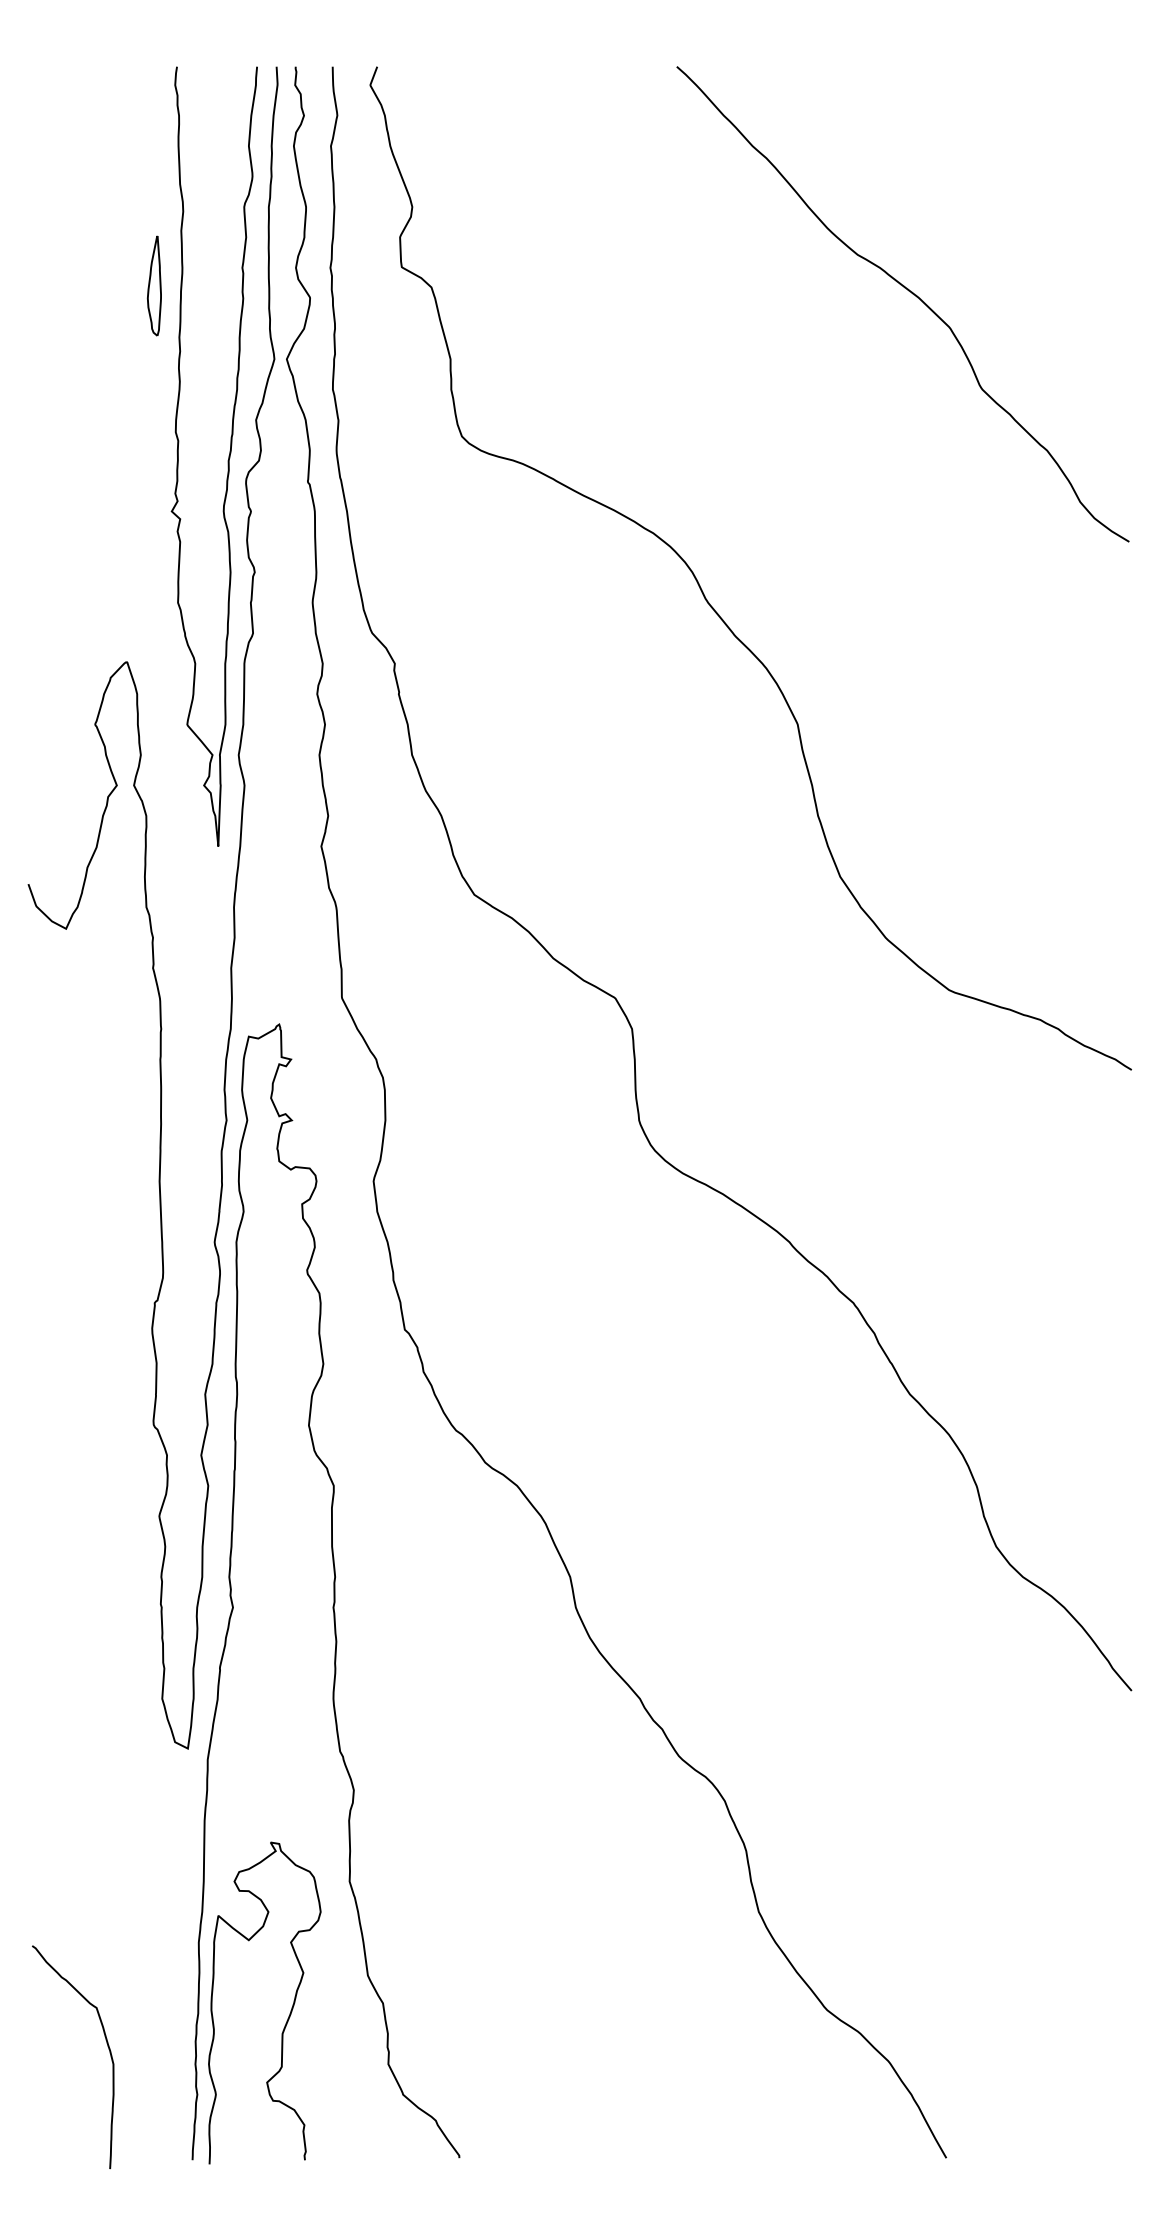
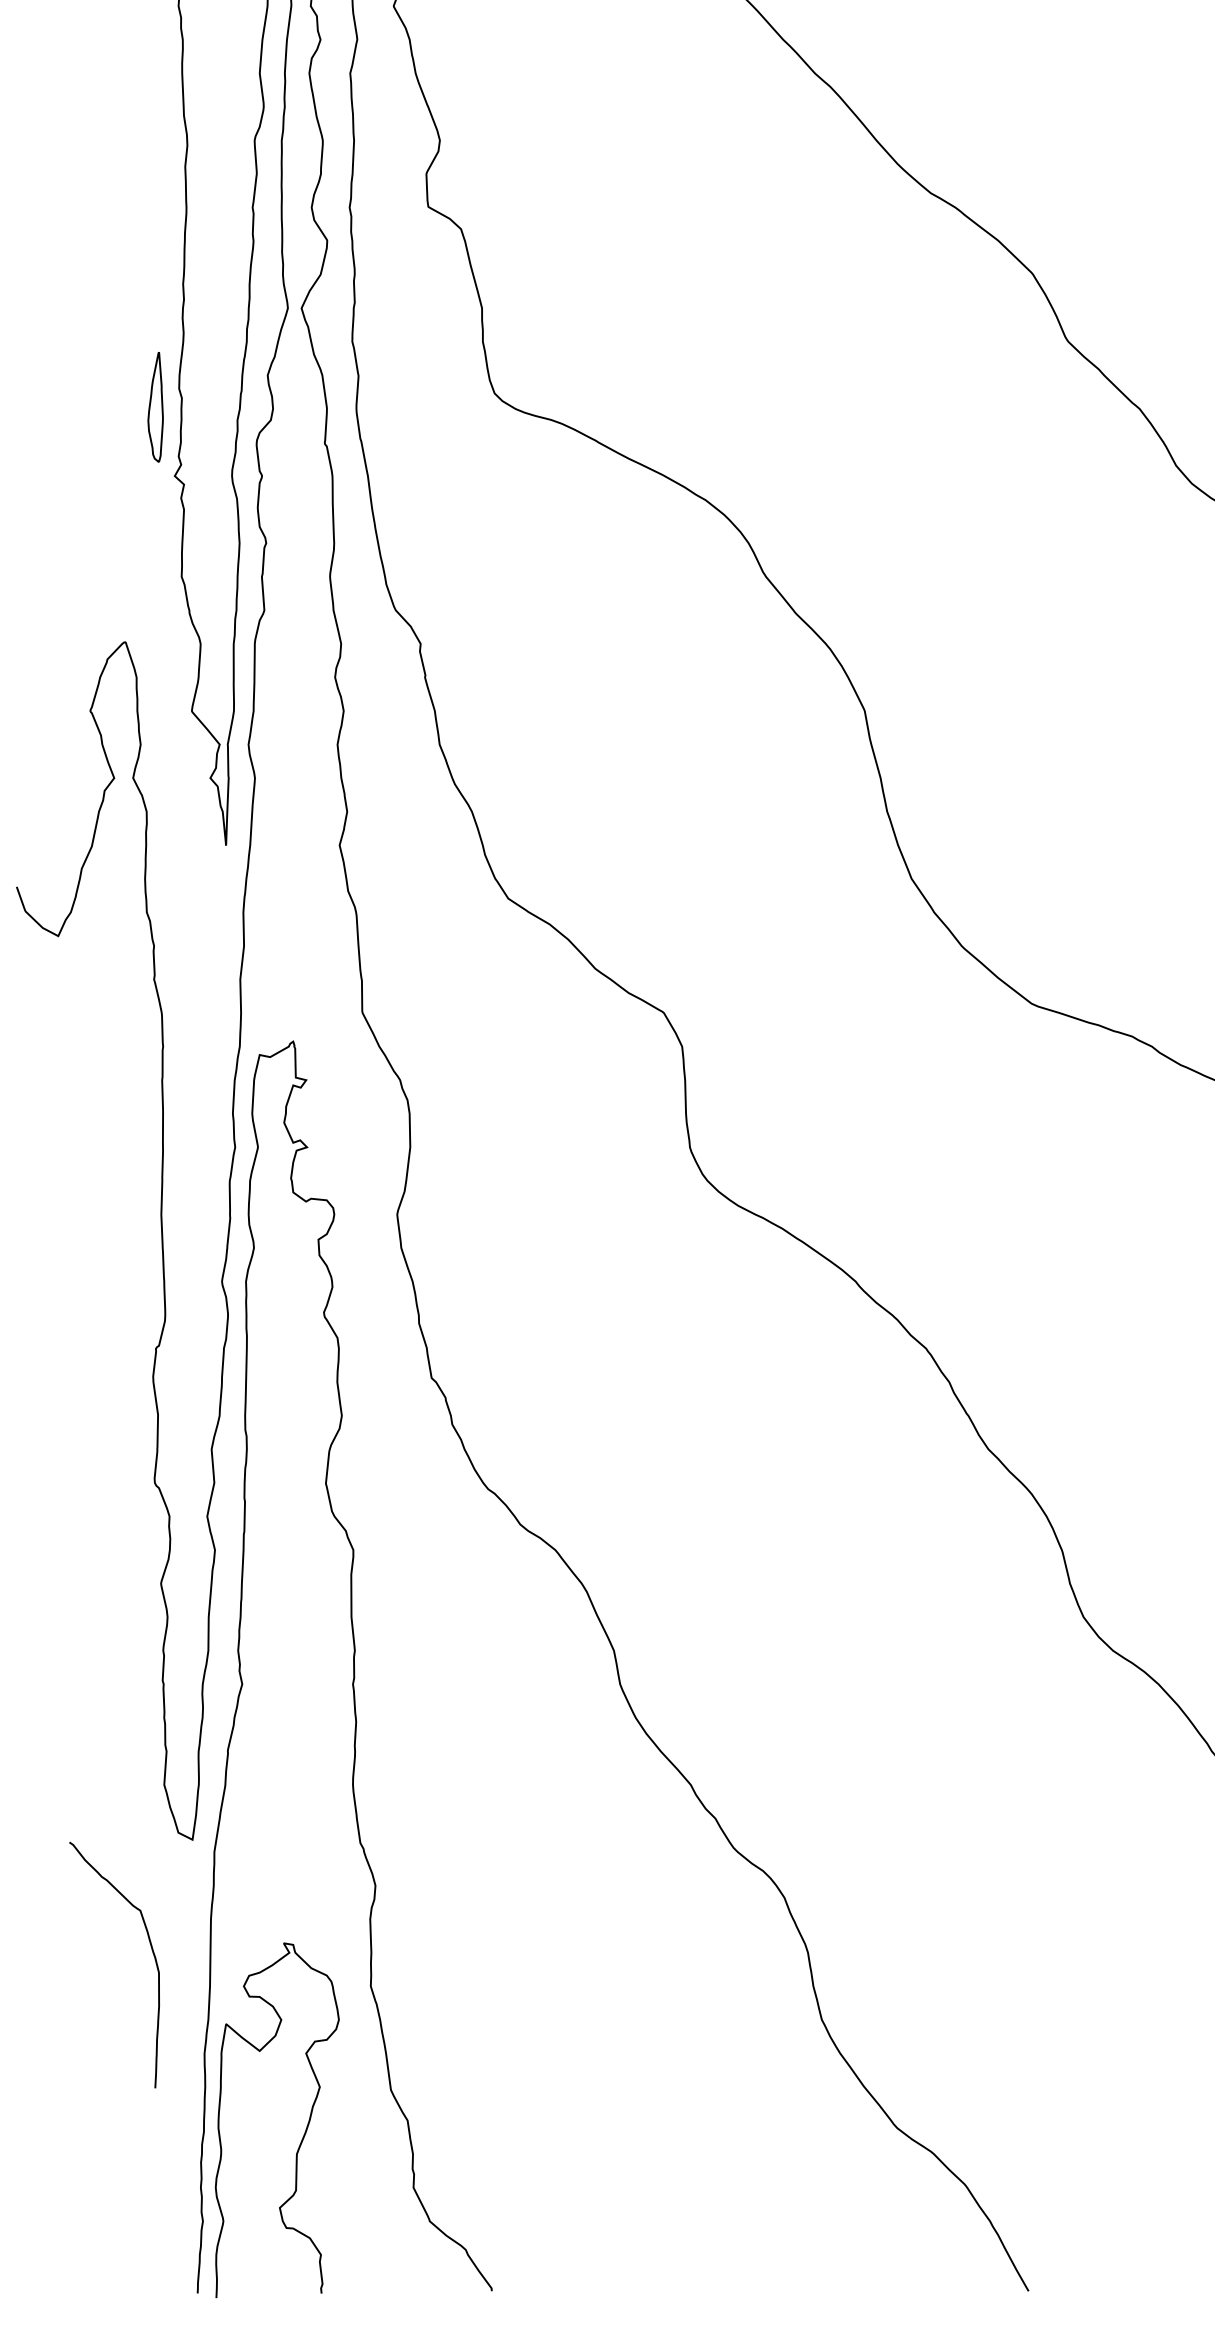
part: (153, 285) -> (154, 406), moved
curve: (107, 2046) -> (152, 1953), moved

